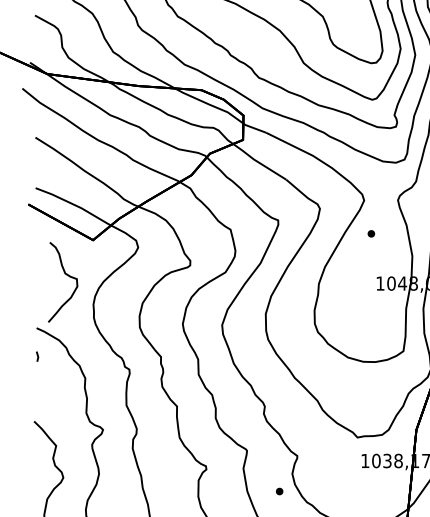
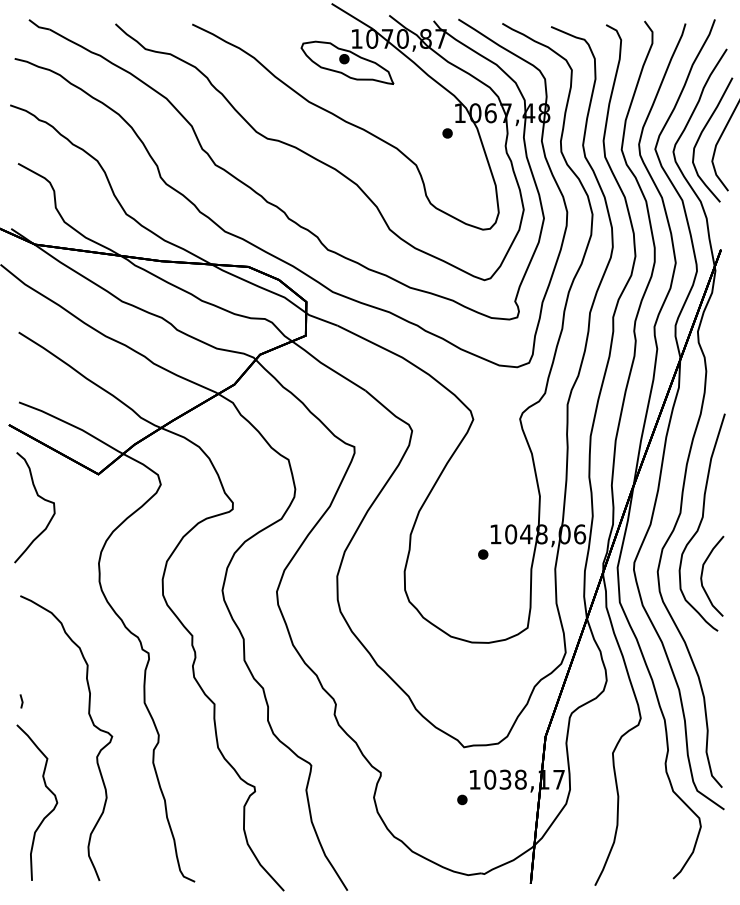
part: (371, 233) -> (483, 554), moved
curve: (67, 275) -> (40, 498), moved
line: (37, 356) -> (21, 701), moved
part: (279, 491) -> (462, 799), moved

